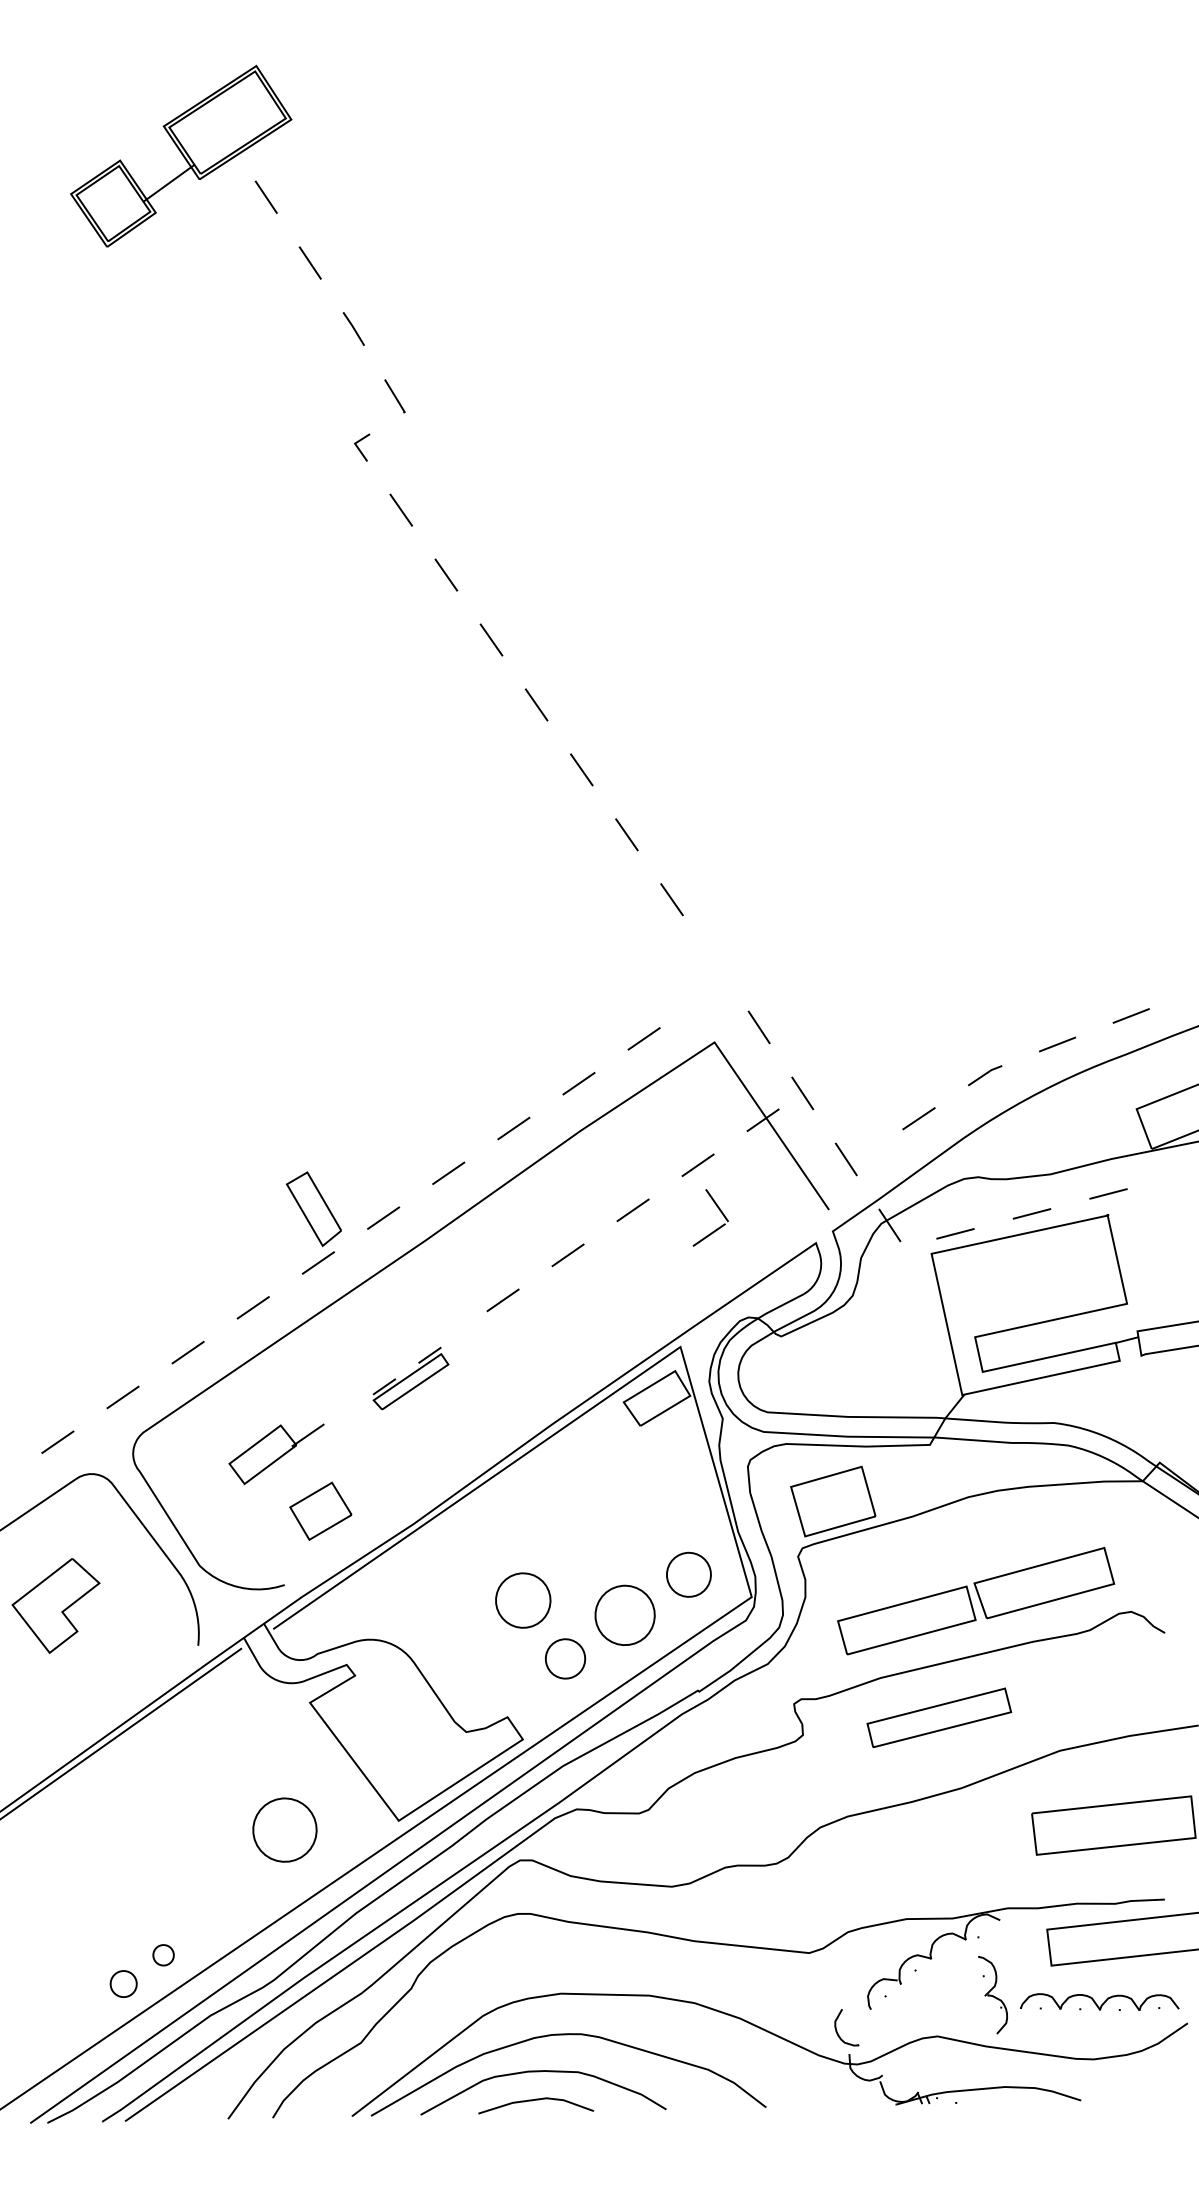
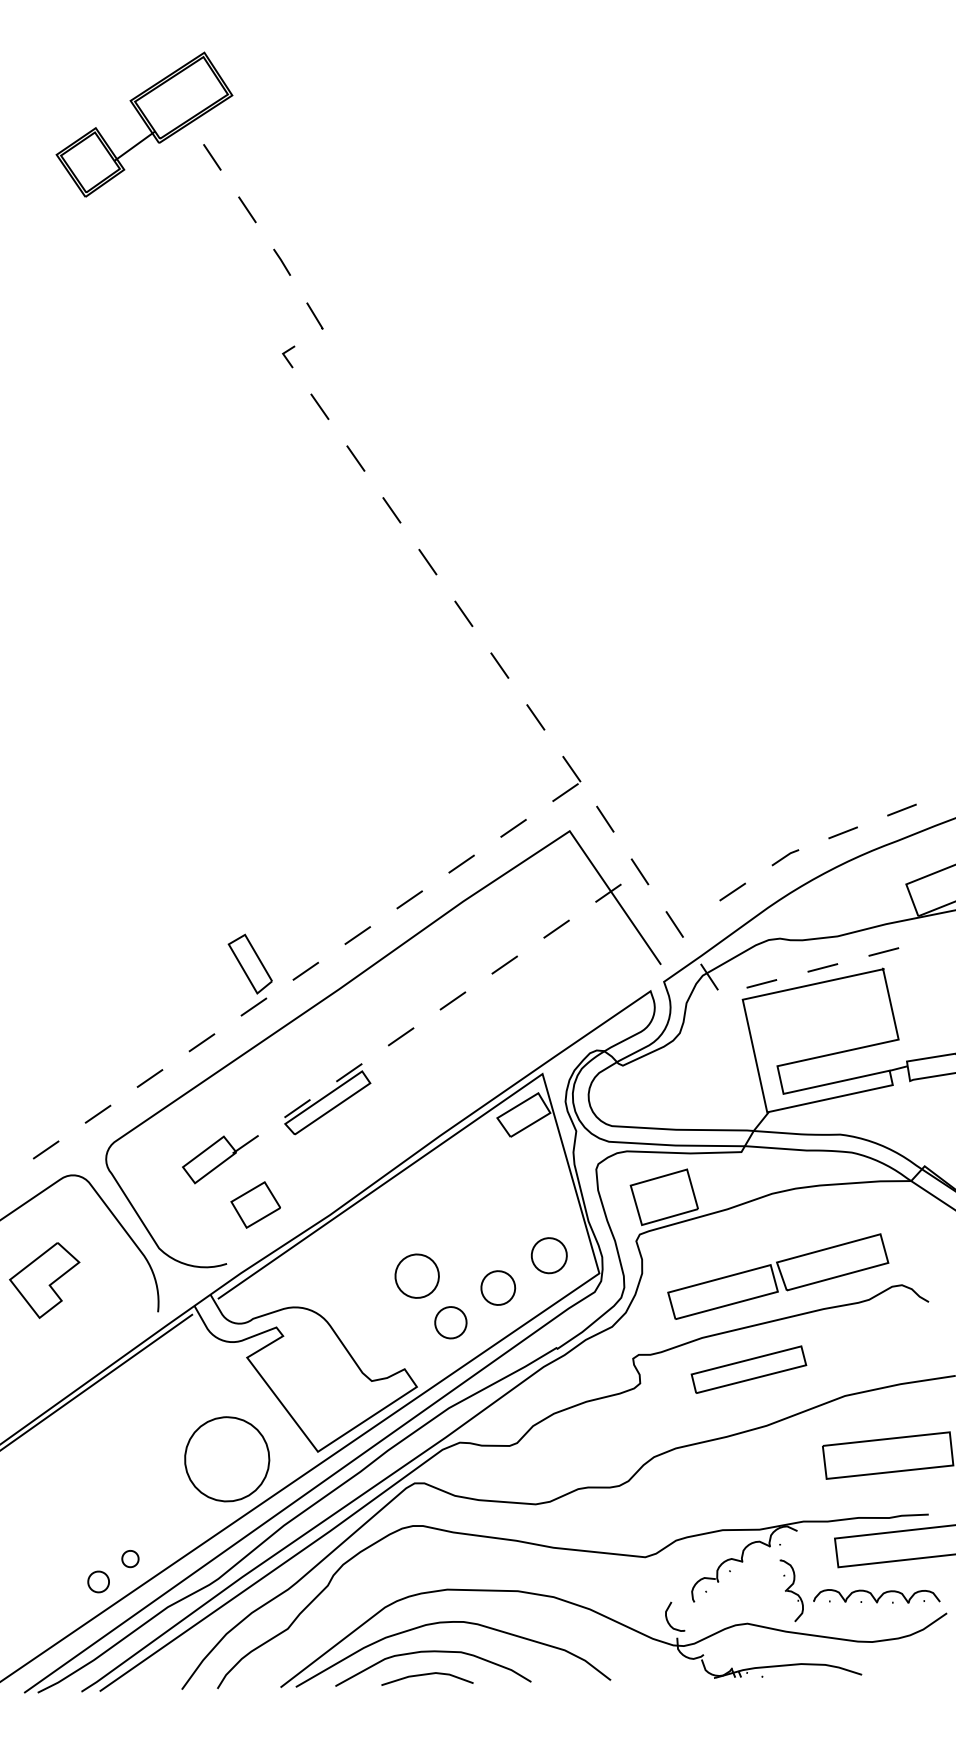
part: (720, 1212) -> (574, 774), moved
part: (410, 1378) -> (327, 1099), size x1.43
part: (624, 1615) -> (497, 1288), size x0.71
part: (284, 1829) -> (226, 1458), size x1.67

